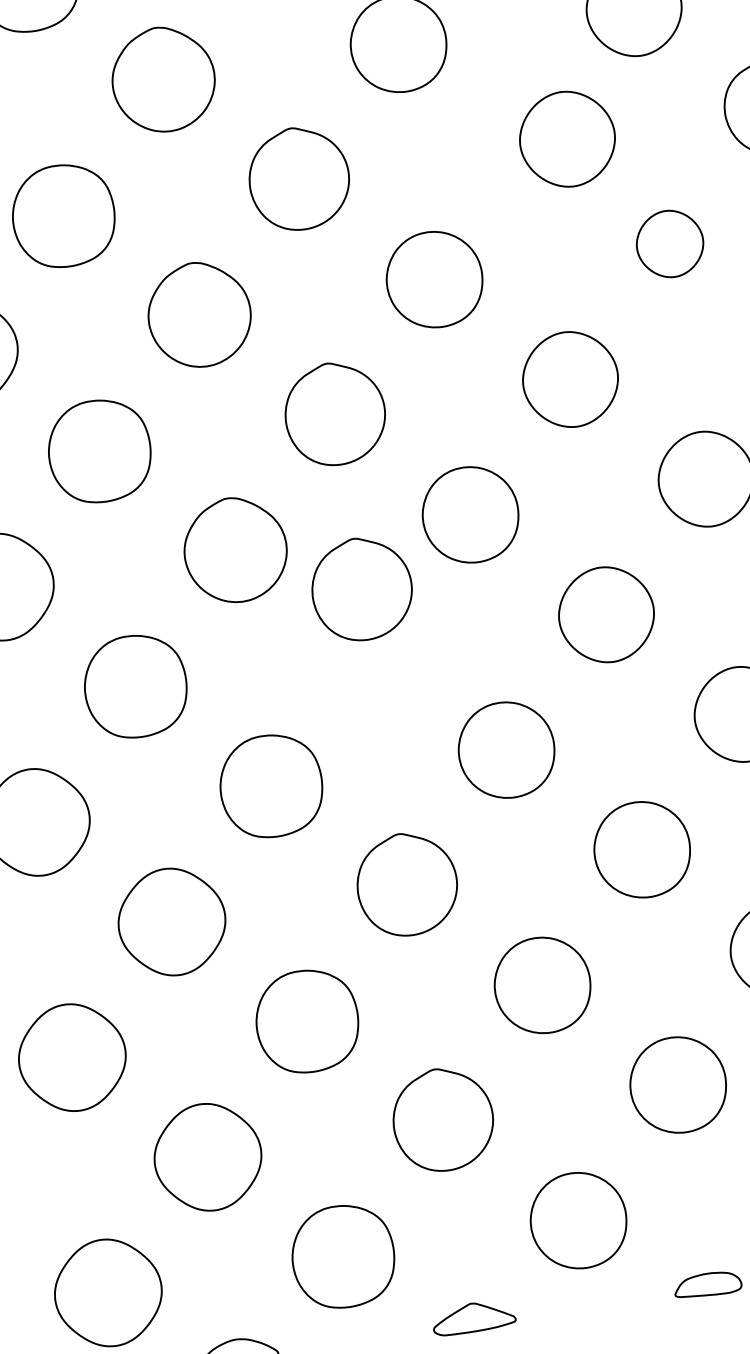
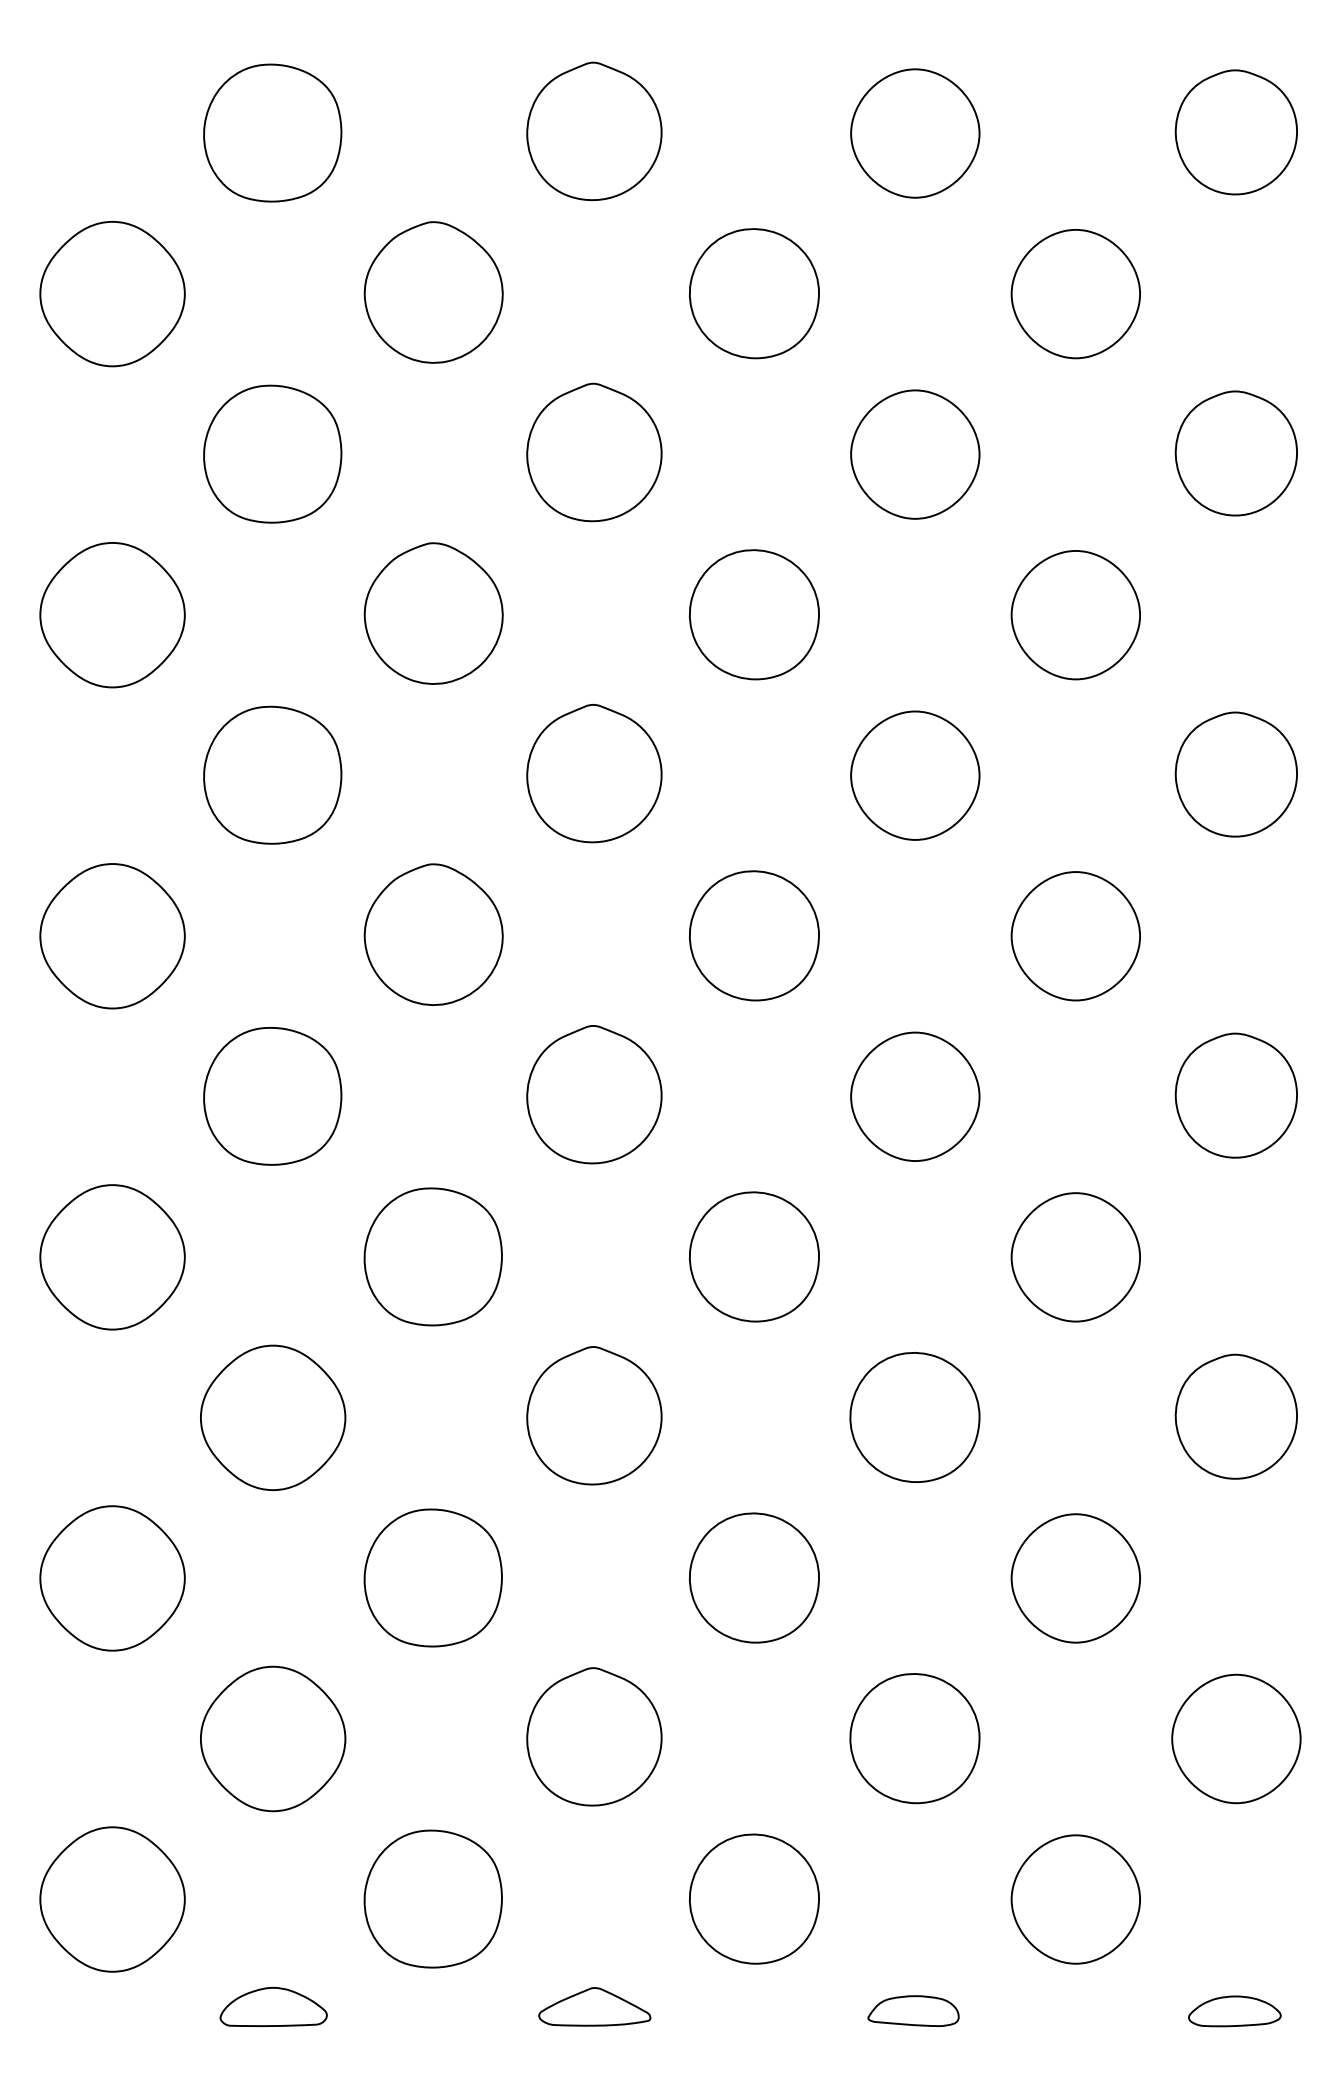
part: (567, 139) -> (915, 454), moved
part: (669, 244) -> (1075, 615), size x1.43
part: (362, 589) -> (594, 1094), moved

